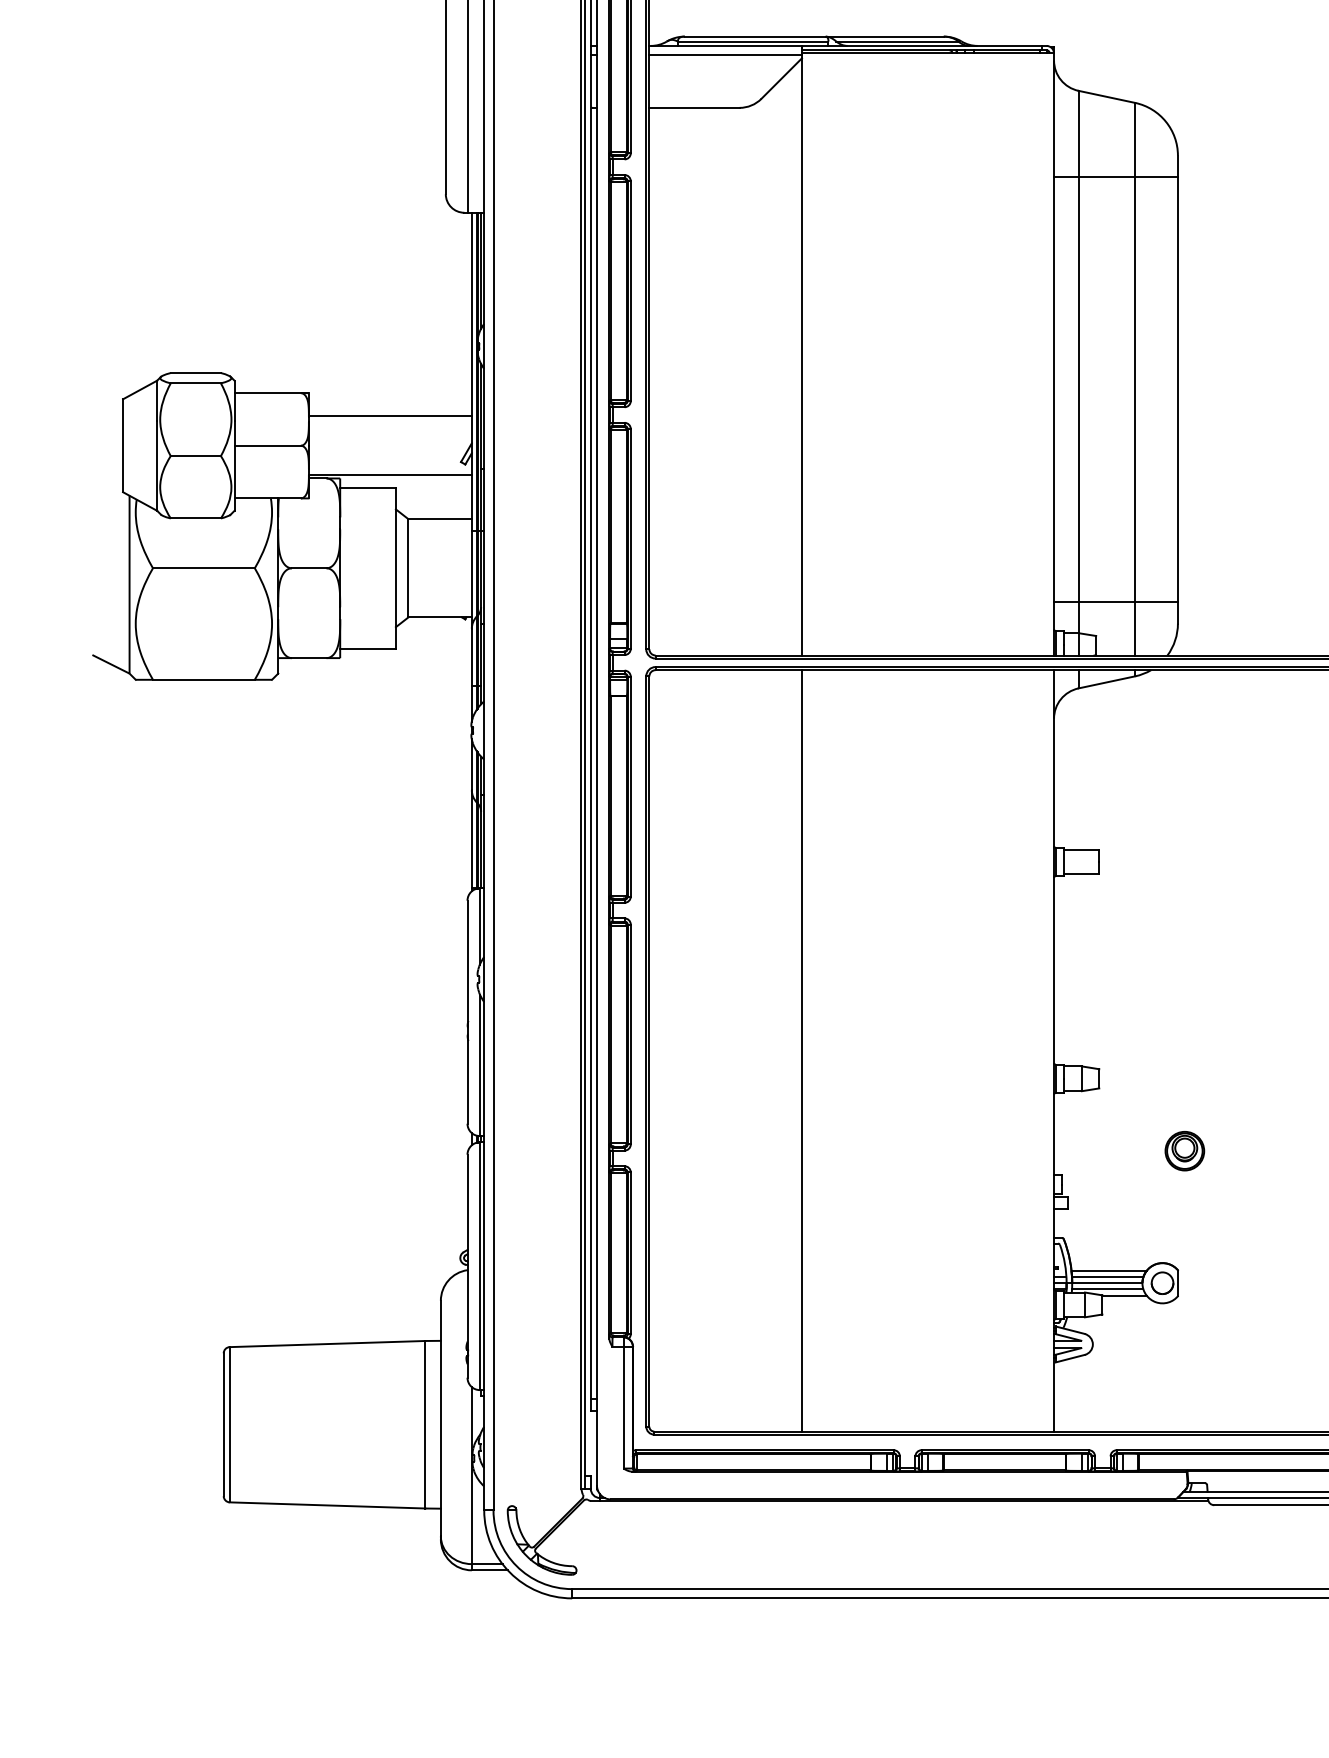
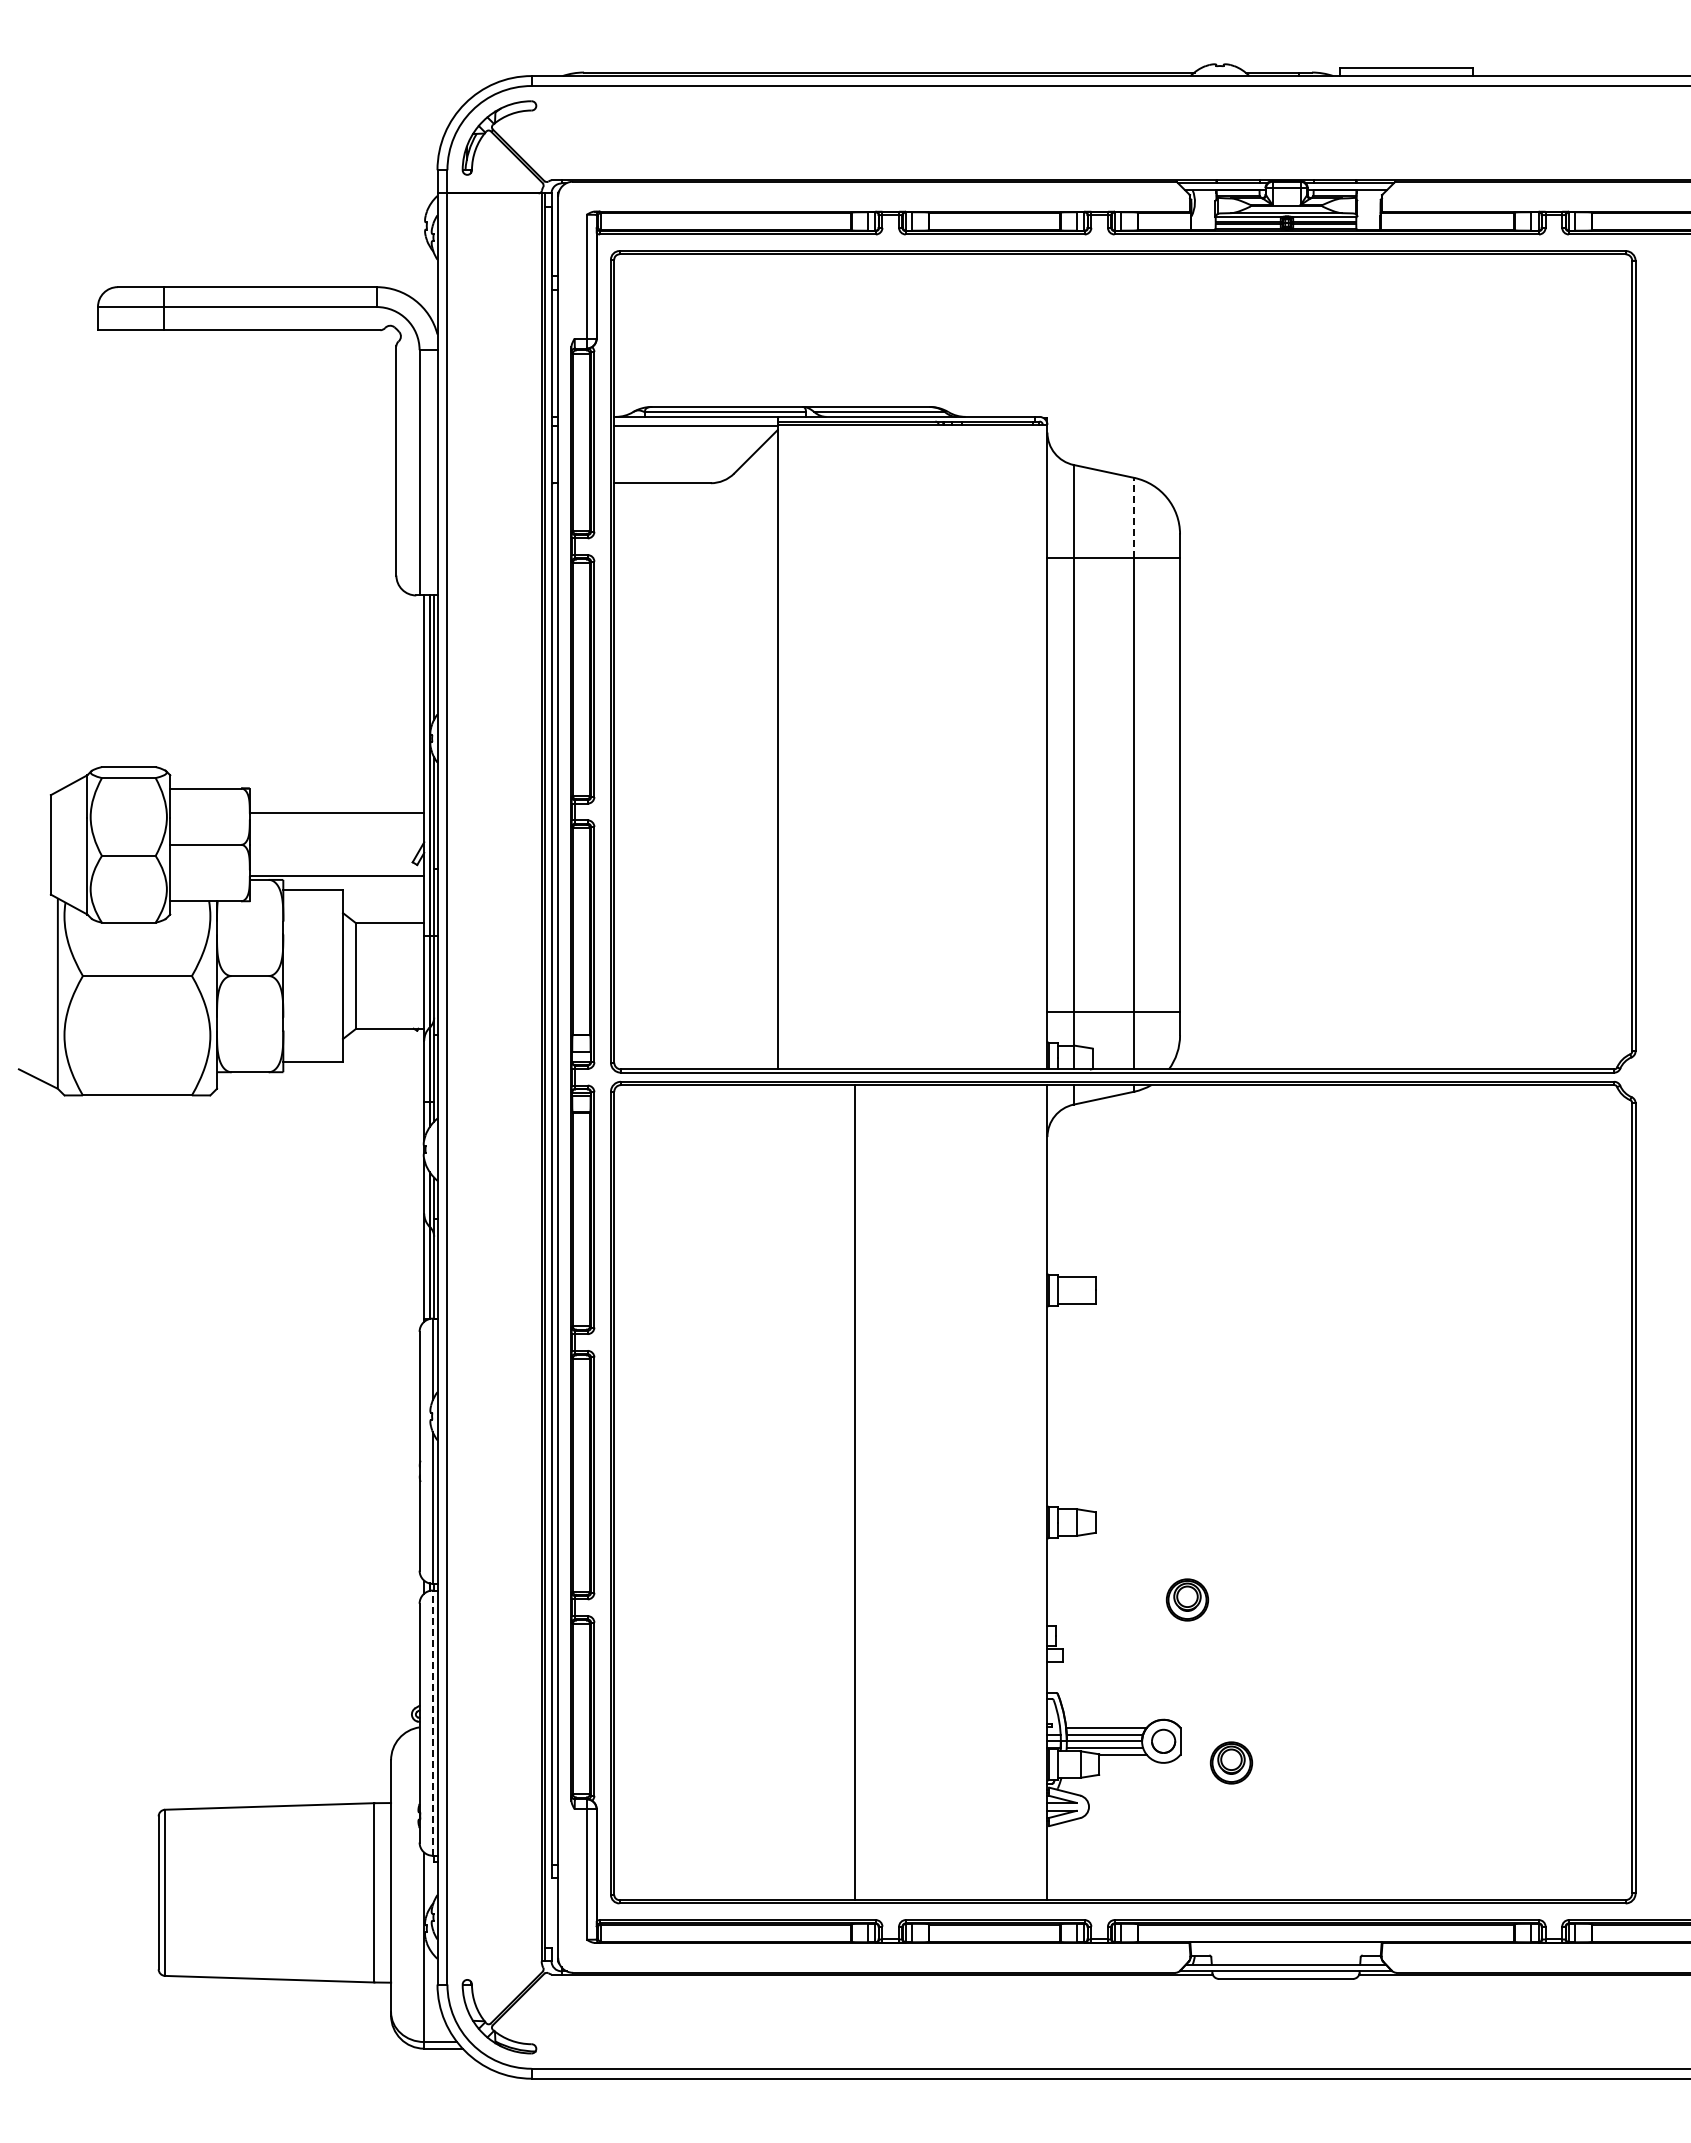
line: (1135, 139) -> (1134, 517), solid -> dashed
line: (801, 1050) -> (854, 1492), moved
line: (479, 1266) -> (432, 1723), solid -> dashed
part: (1225, 1302) -> (1231, 1762), added

